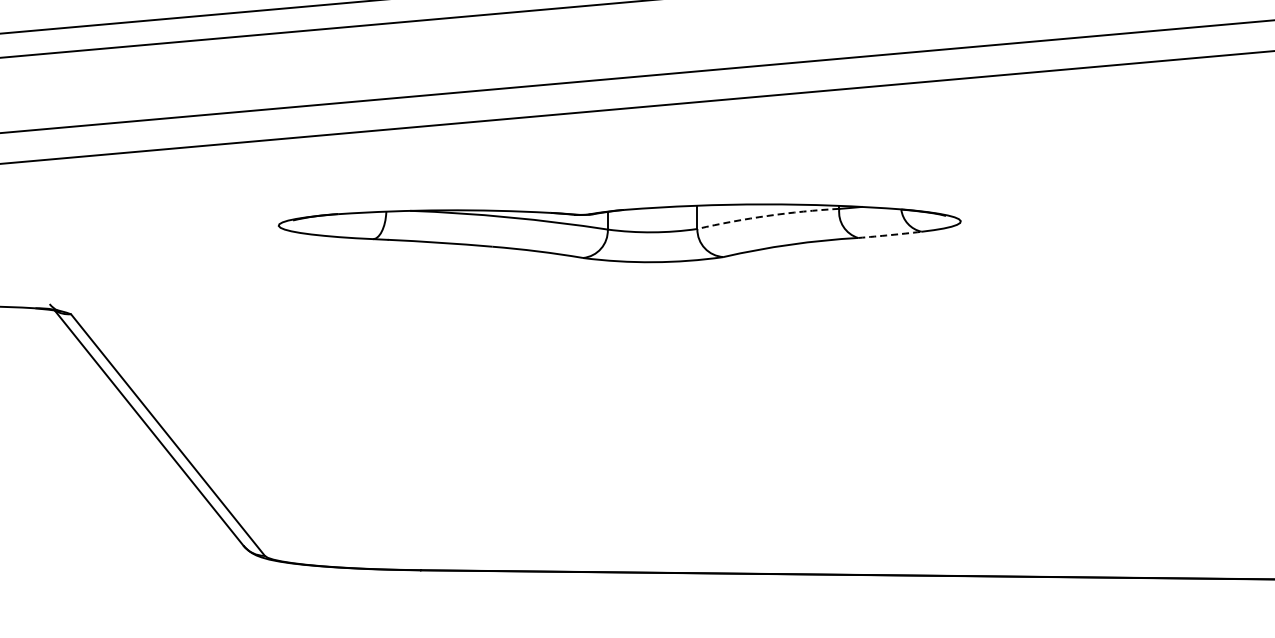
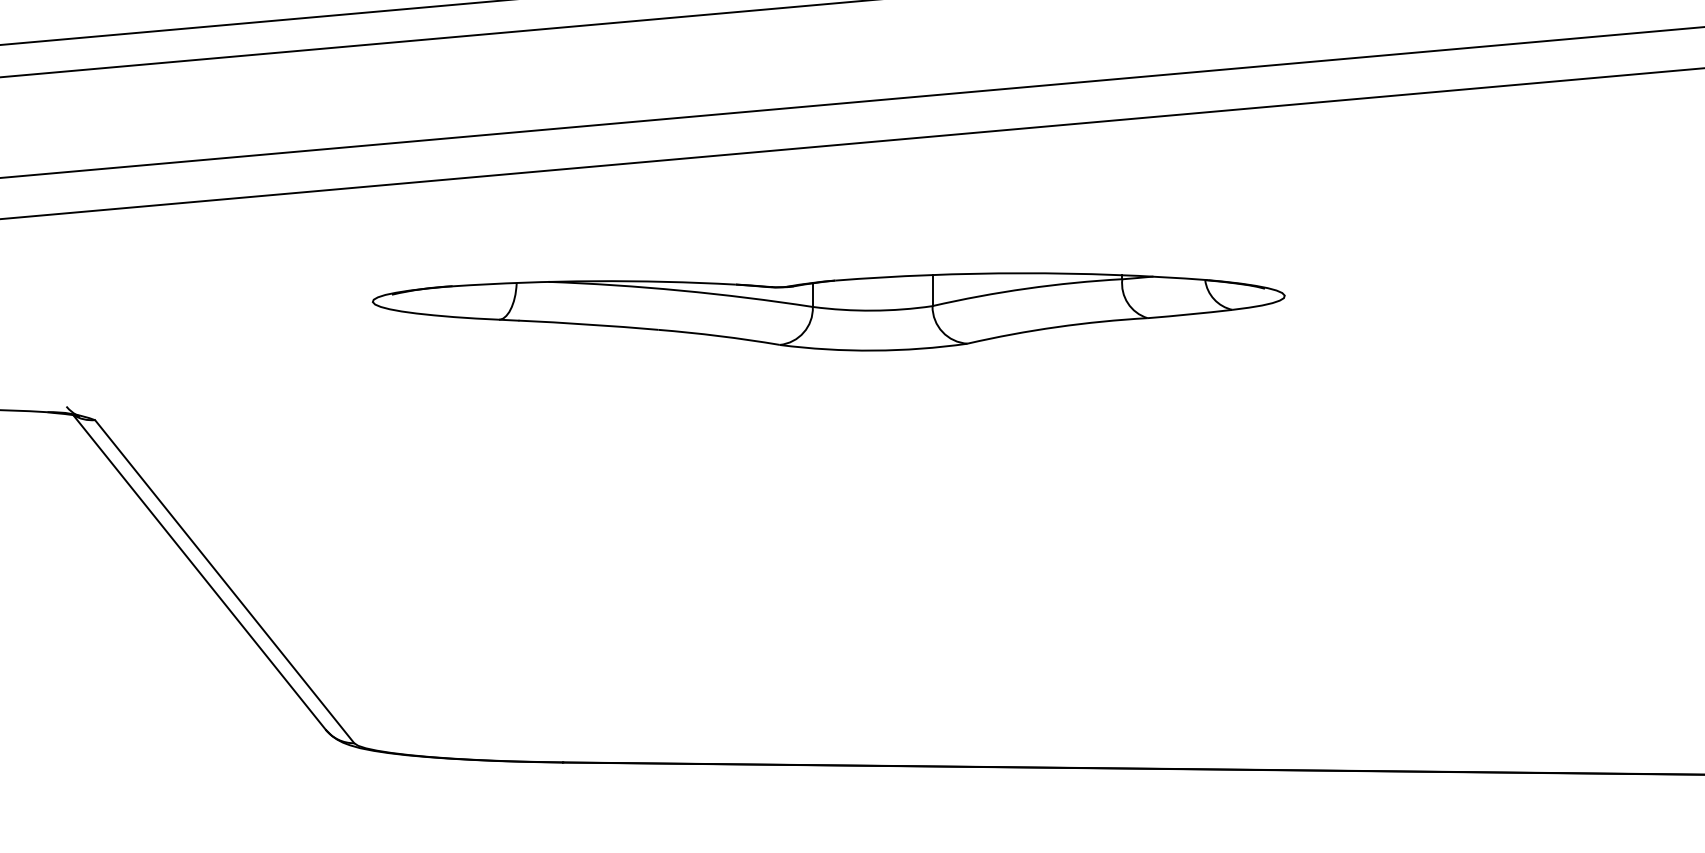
arc: (767, 215) -> (1026, 288), dashed -> solid
arc: (890, 235) -> (1190, 314), dashed -> solid

